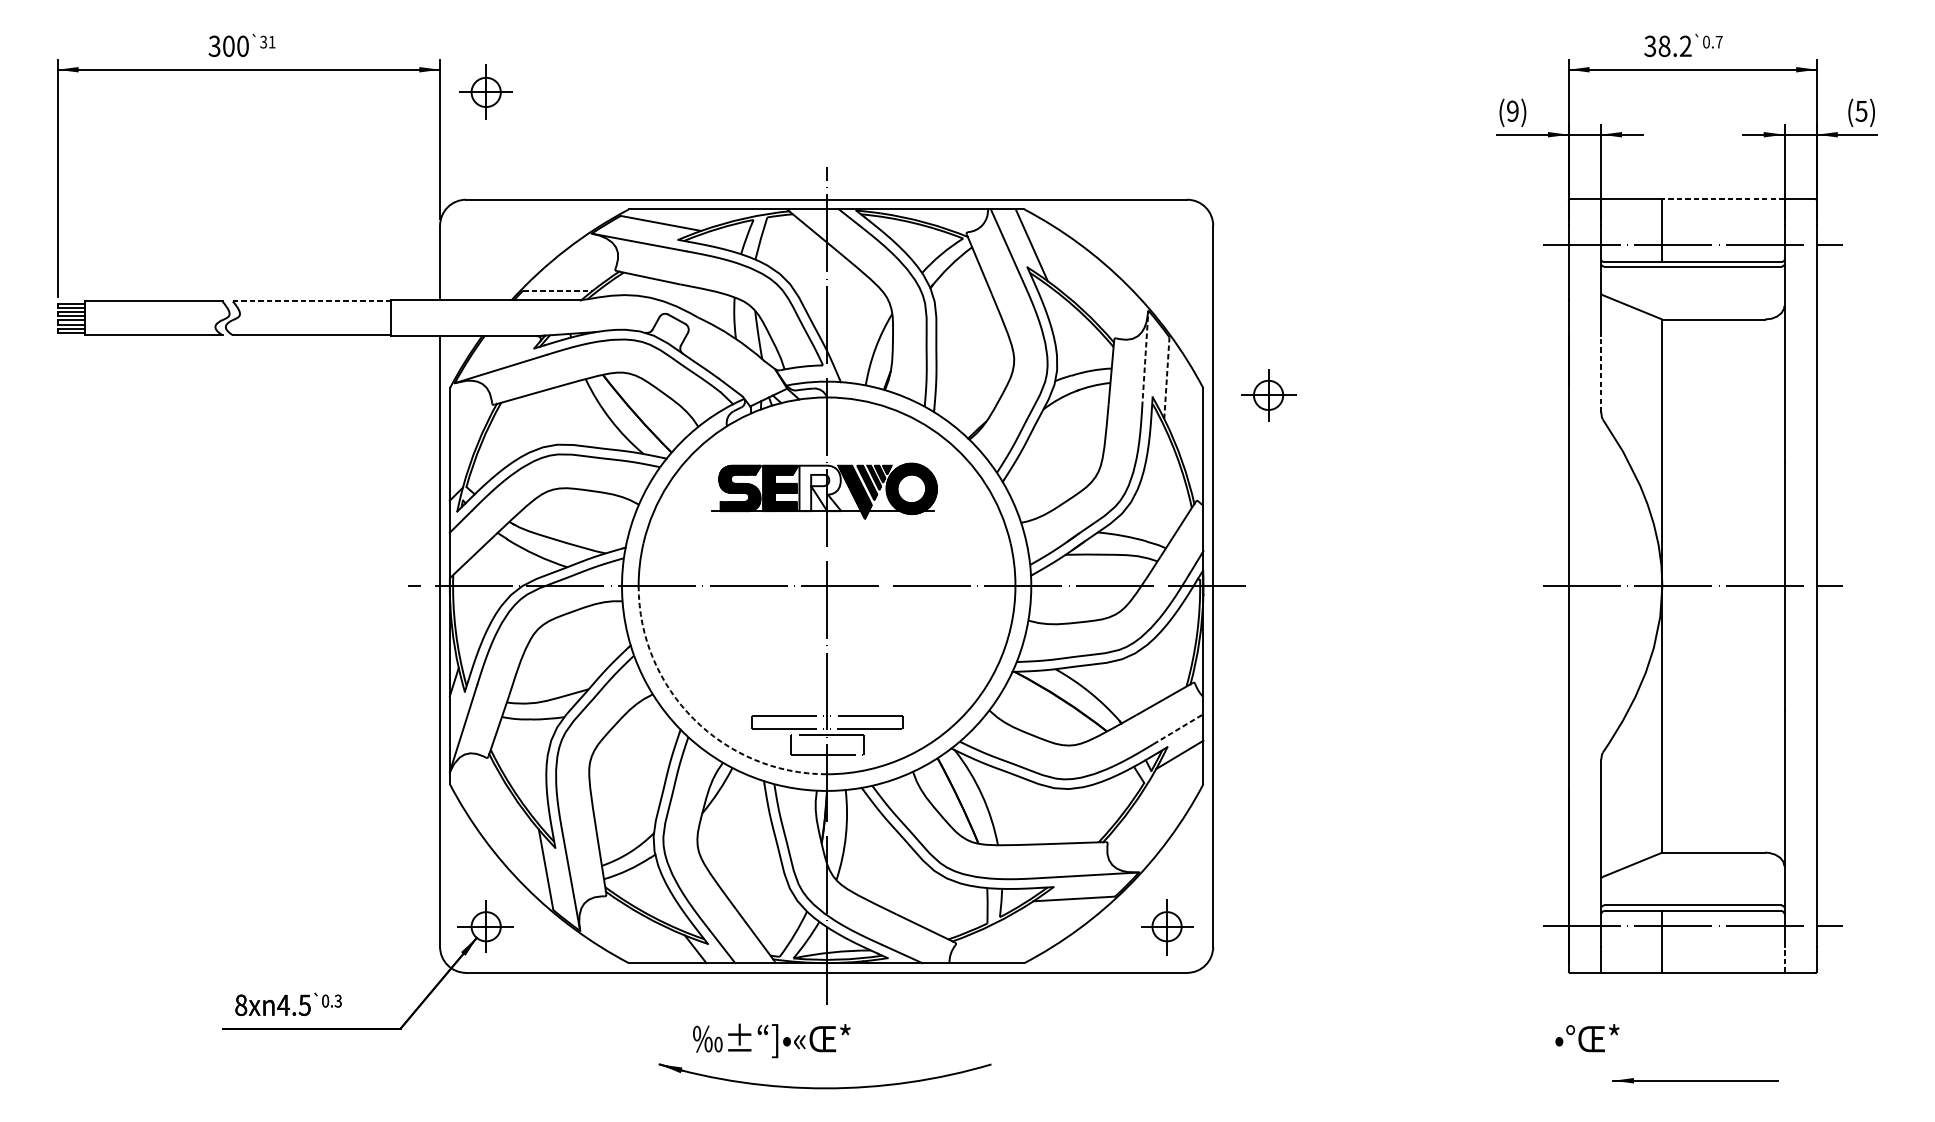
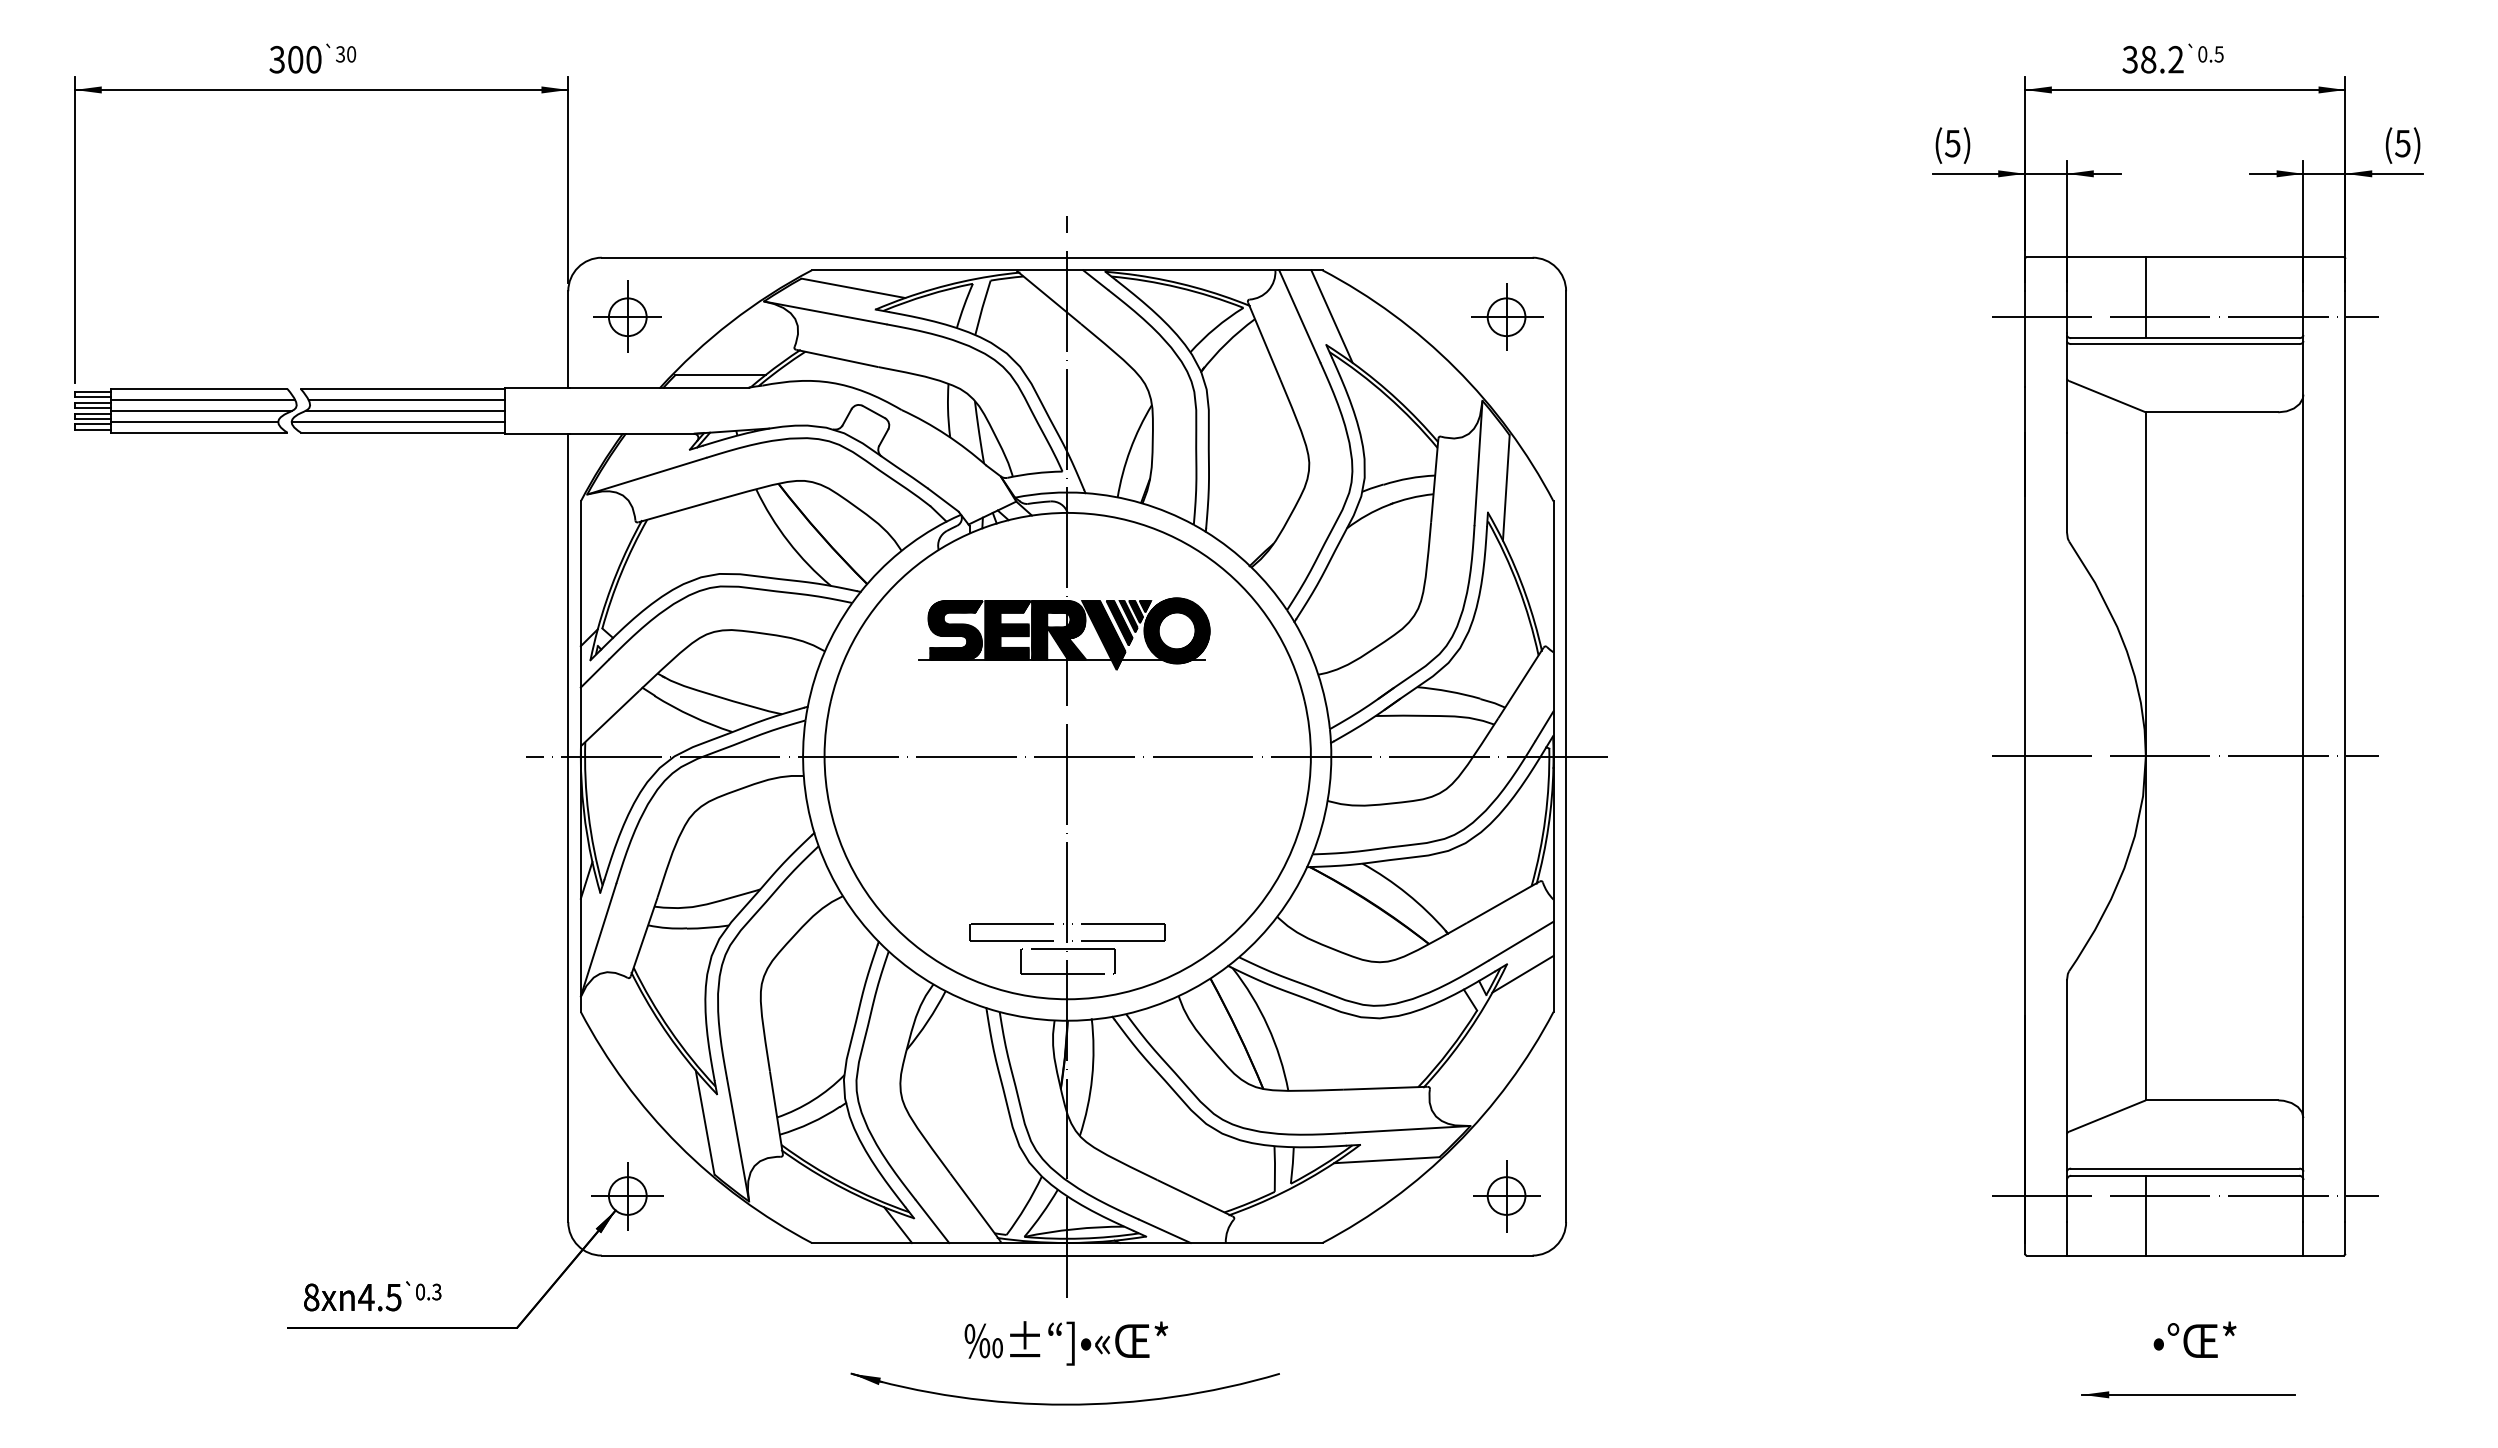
text: (272, 42) -> (351, 54), 31 -> 30
text: (1718, 42) -> (2218, 54), 0.7 -> 0.5
part: (485, 91) -> (627, 316), moved
text: (1512, 111) -> (1952, 143), (9) -> (5)
line: (1723, 199) -> (2224, 257), dashed -> solid
line: (558, 290) -> (721, 375), dashed -> solid
line: (311, 301) -> (402, 389), dashed -> solid
line: (156, 309) -> (202, 399), added
line: (314, 309) -> (406, 399), added
line: (155, 318) -> (201, 410), added
line: (313, 318) -> (405, 410), added
line: (150, 326) -> (194, 421), added
line: (308, 326) -> (398, 421), added
line: (1145, 358) -> (1478, 462), dashed -> solid
line: (1600, 373) -> (2066, 482), dashed -> solid
line: (1167, 377) -> (1506, 487), dashed -> solid
part: (1269, 394) -> (1507, 316), moved
hatch: (819, 487) -> (1058, 629), added
arc: (693, 719) -> (895, 928), dashed -> solid
line: (1178, 729) -> (1521, 941), dashed -> solid
line: (1784, 959) -> (2303, 1238), dashed -> solid
text: (1586, 1037) -> (2194, 1339), moved
text: (771, 1040) -> (1066, 1343), moved

